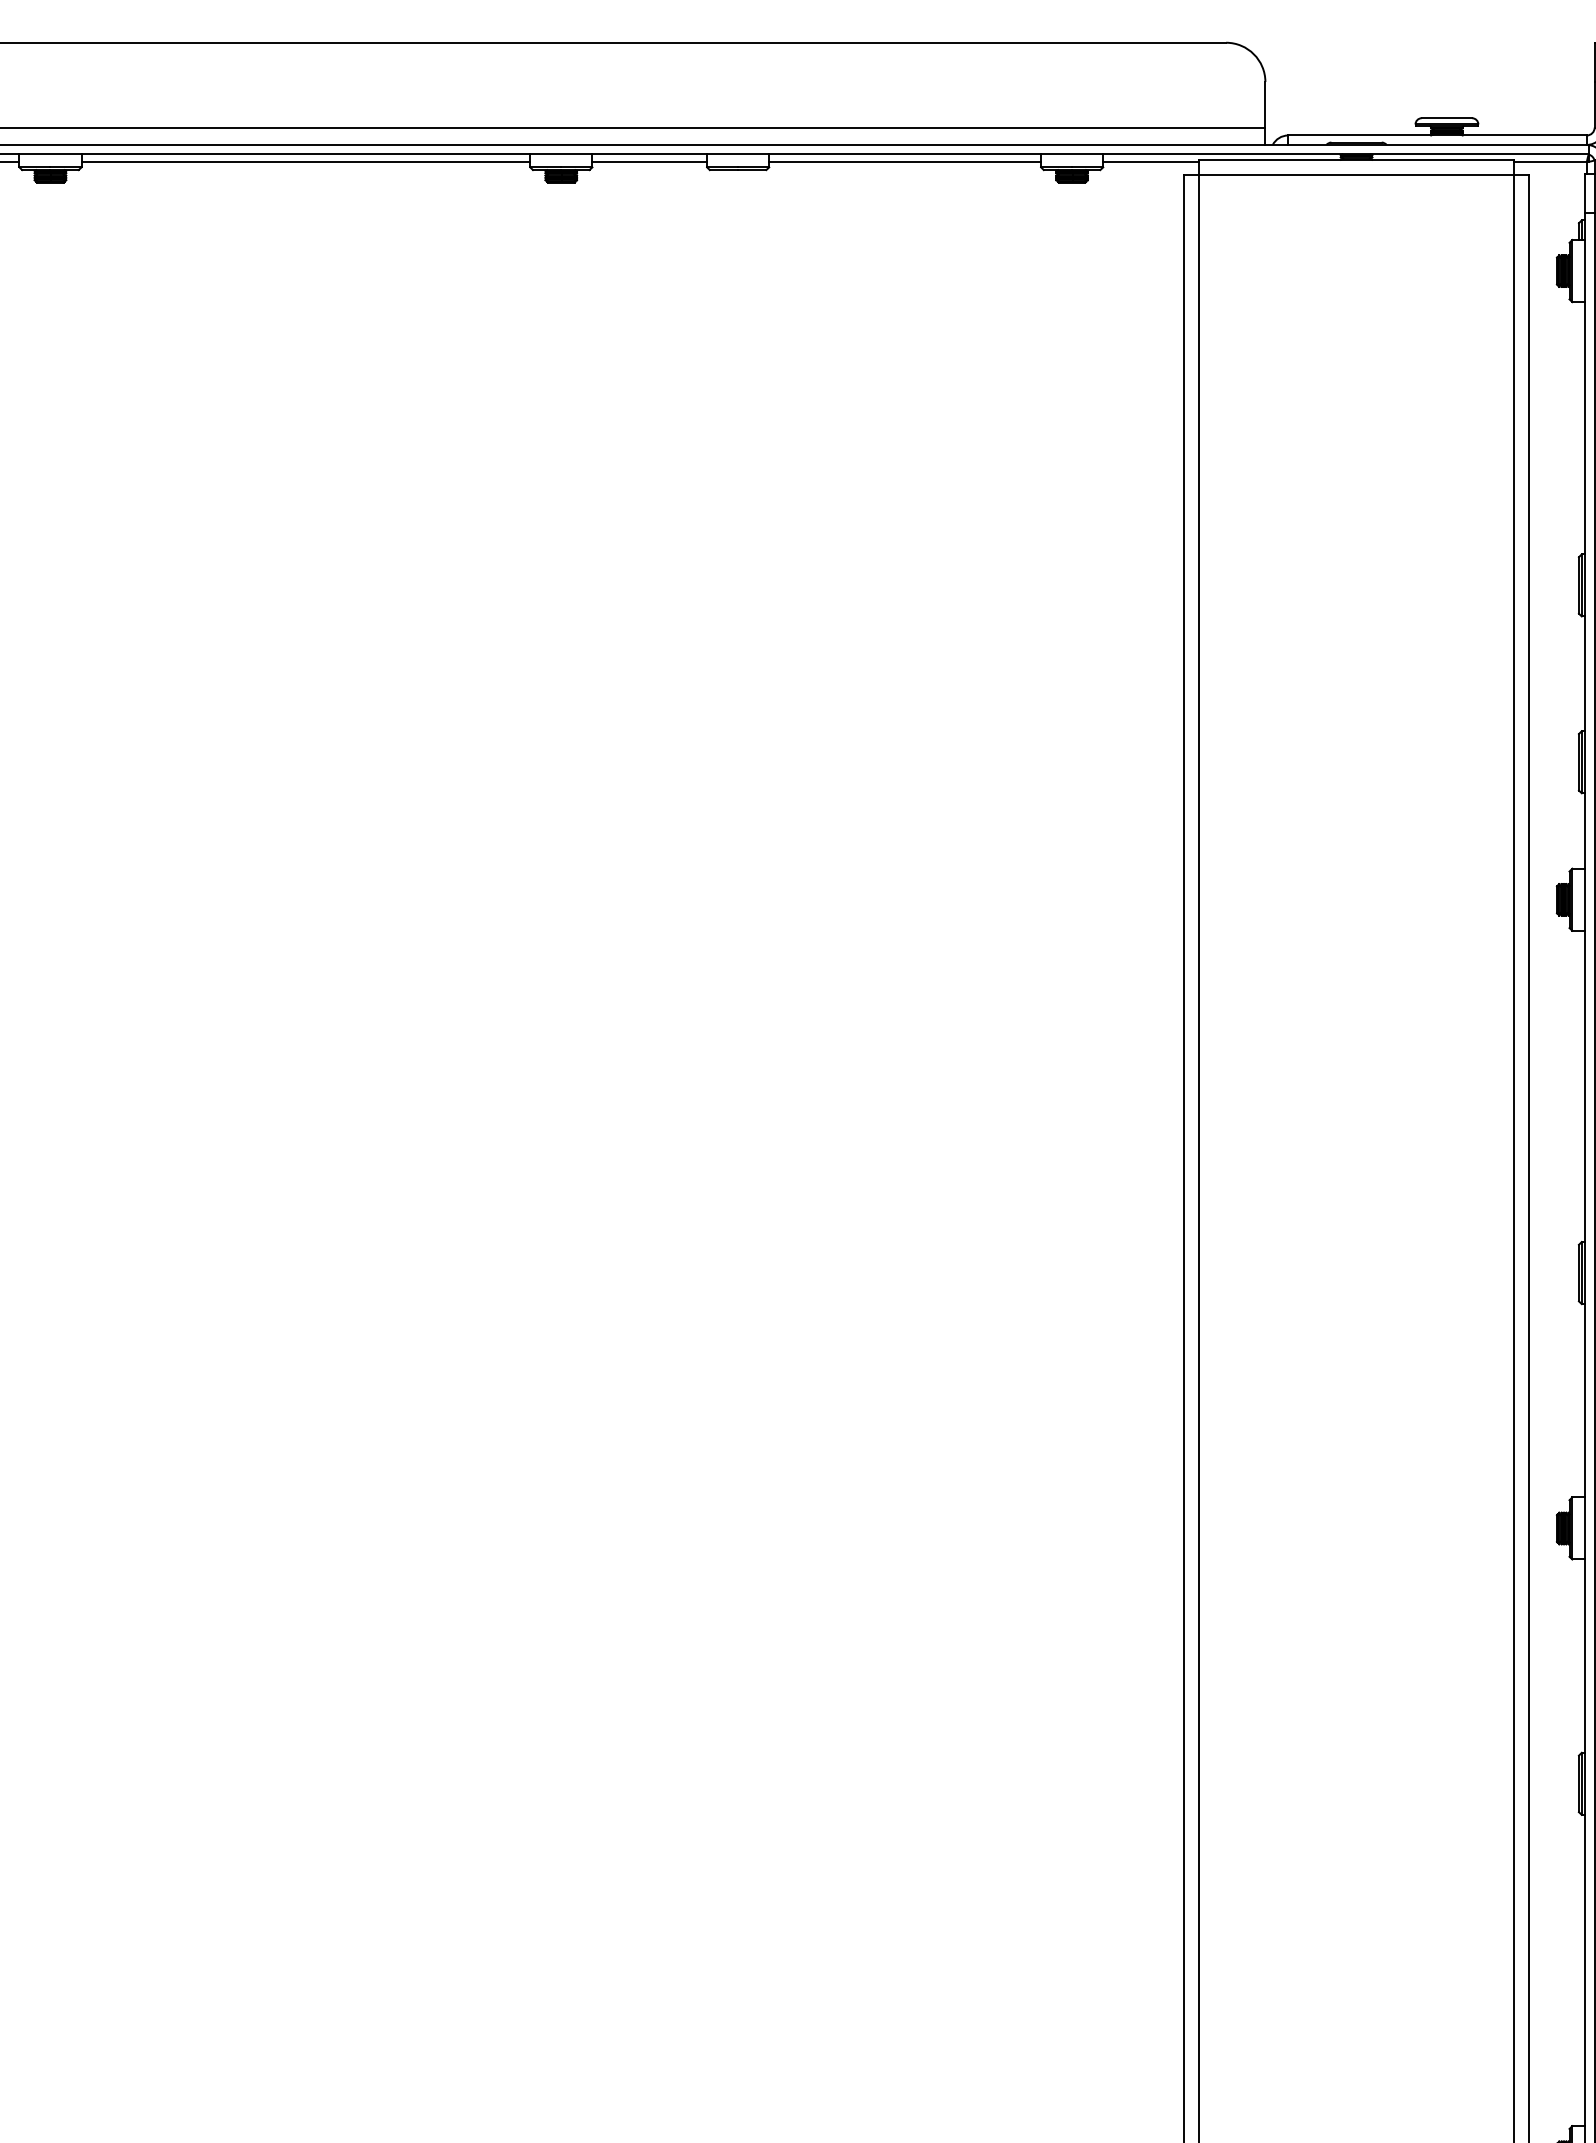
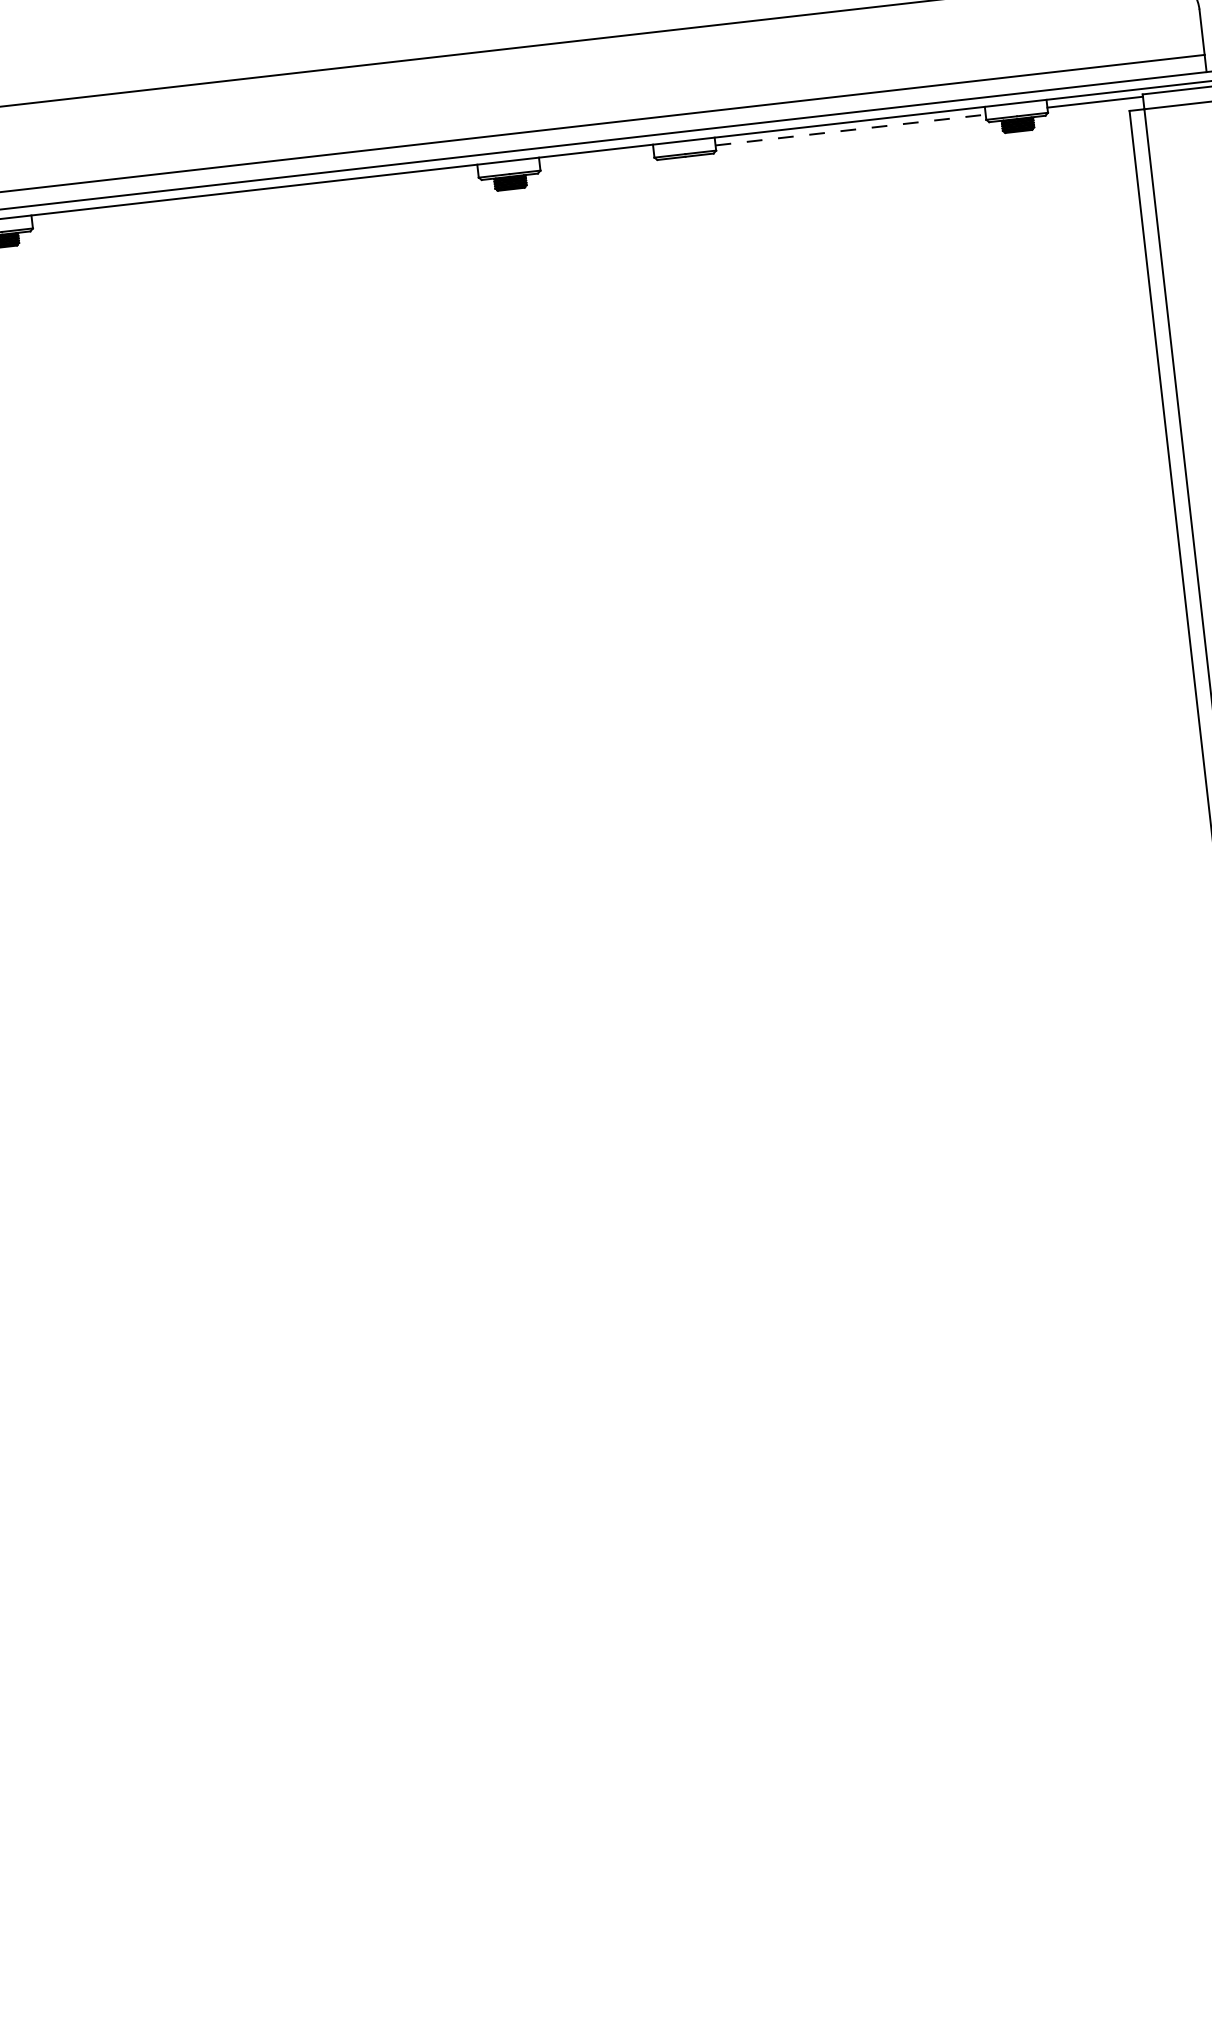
line: (305, 162) -> (254, 198), removed
line: (649, 162) -> (596, 159), removed
line: (905, 162) -> (851, 130), solid -> dashed

